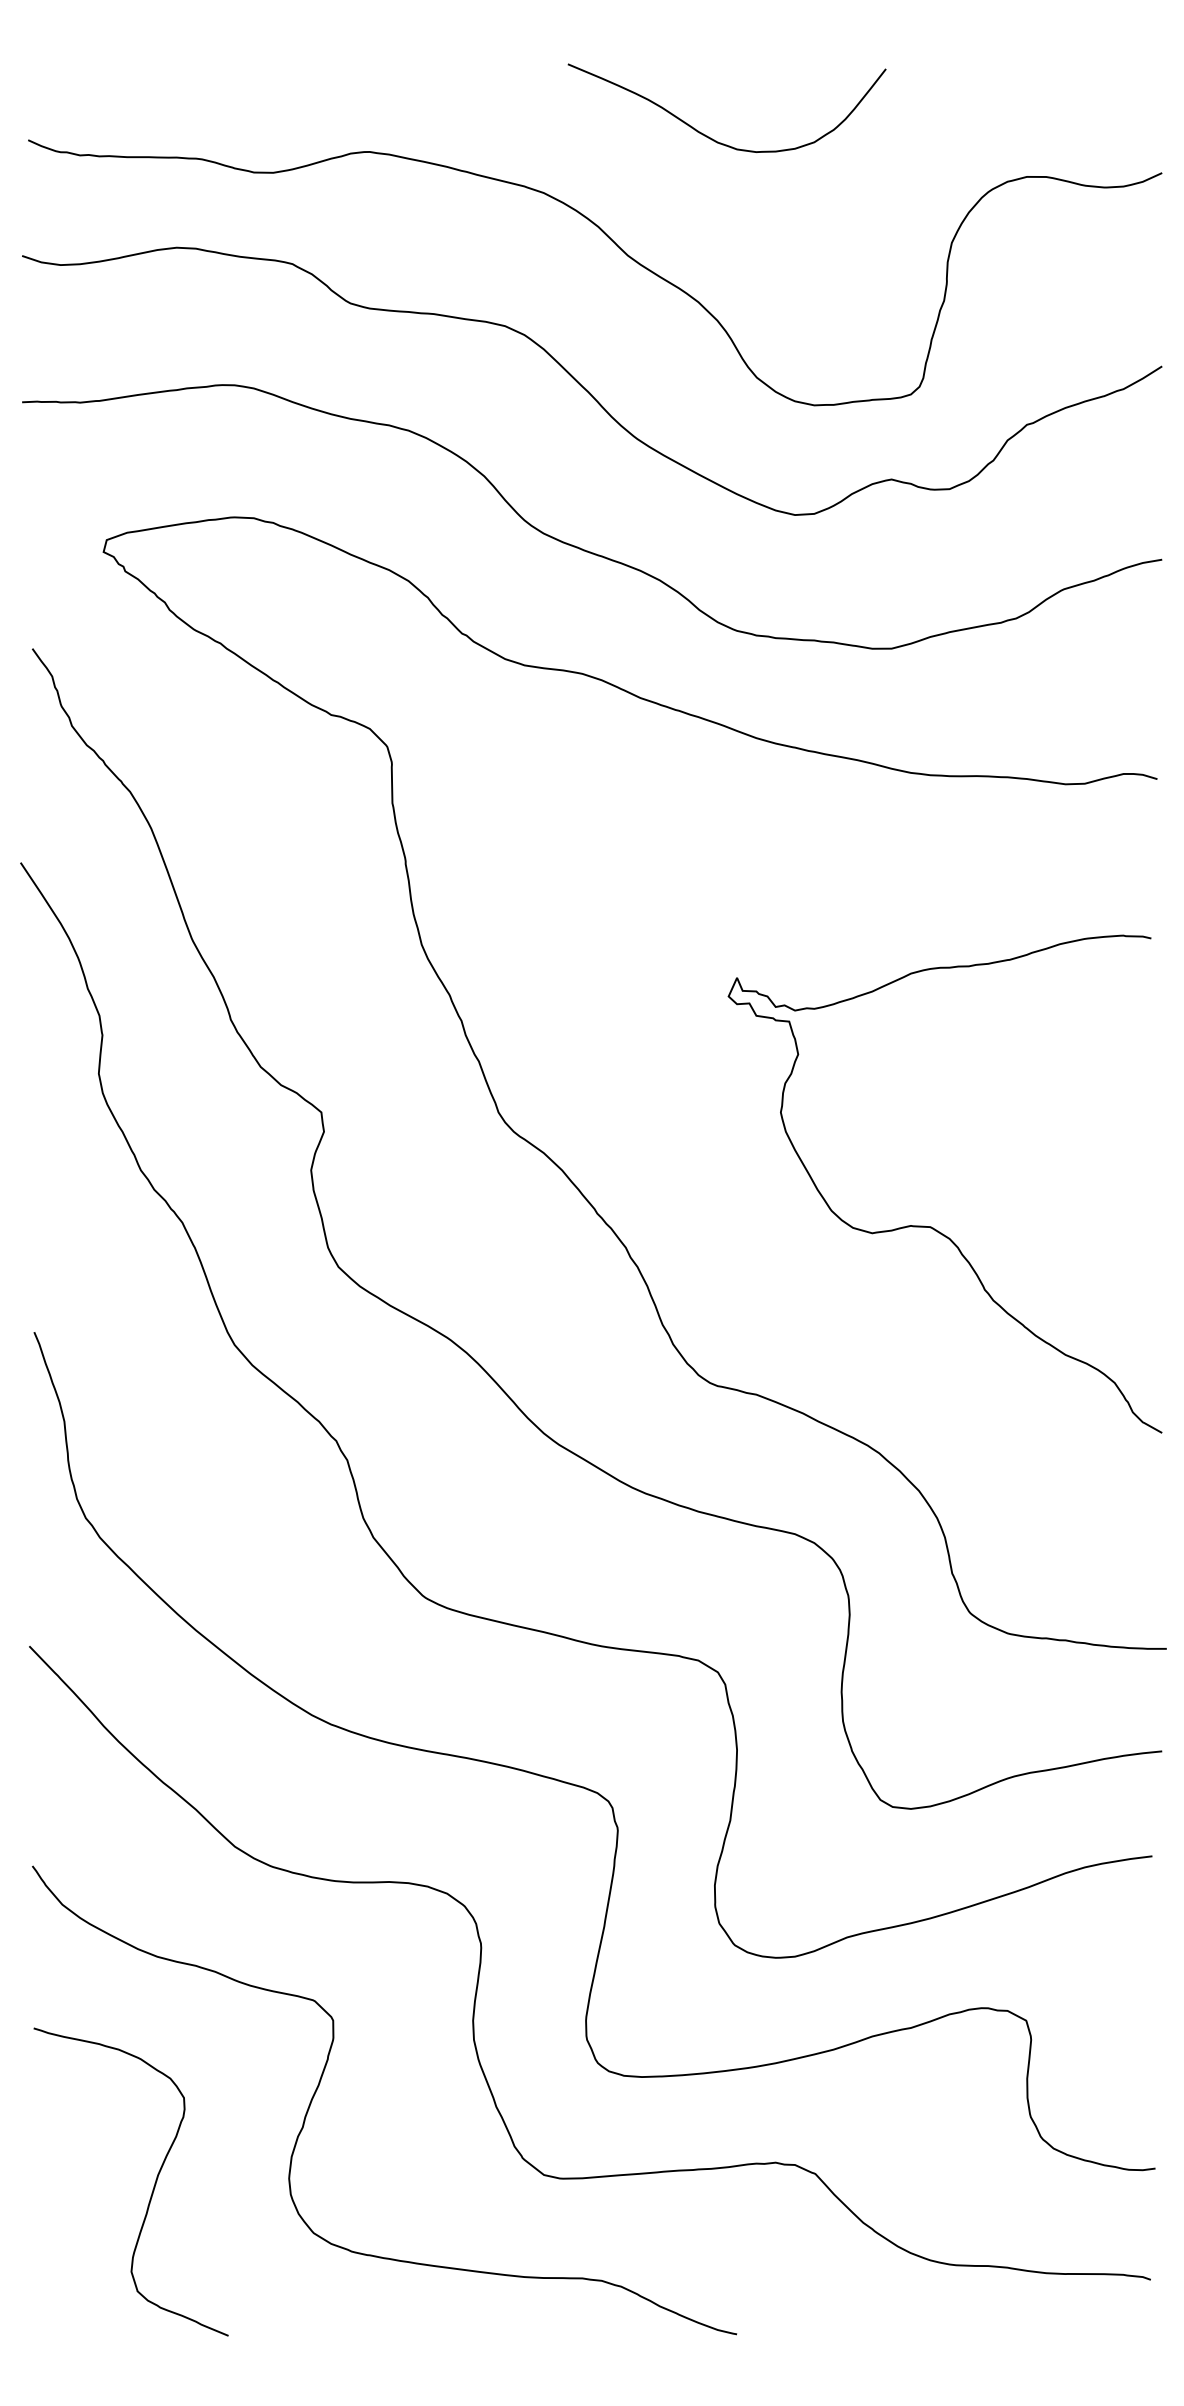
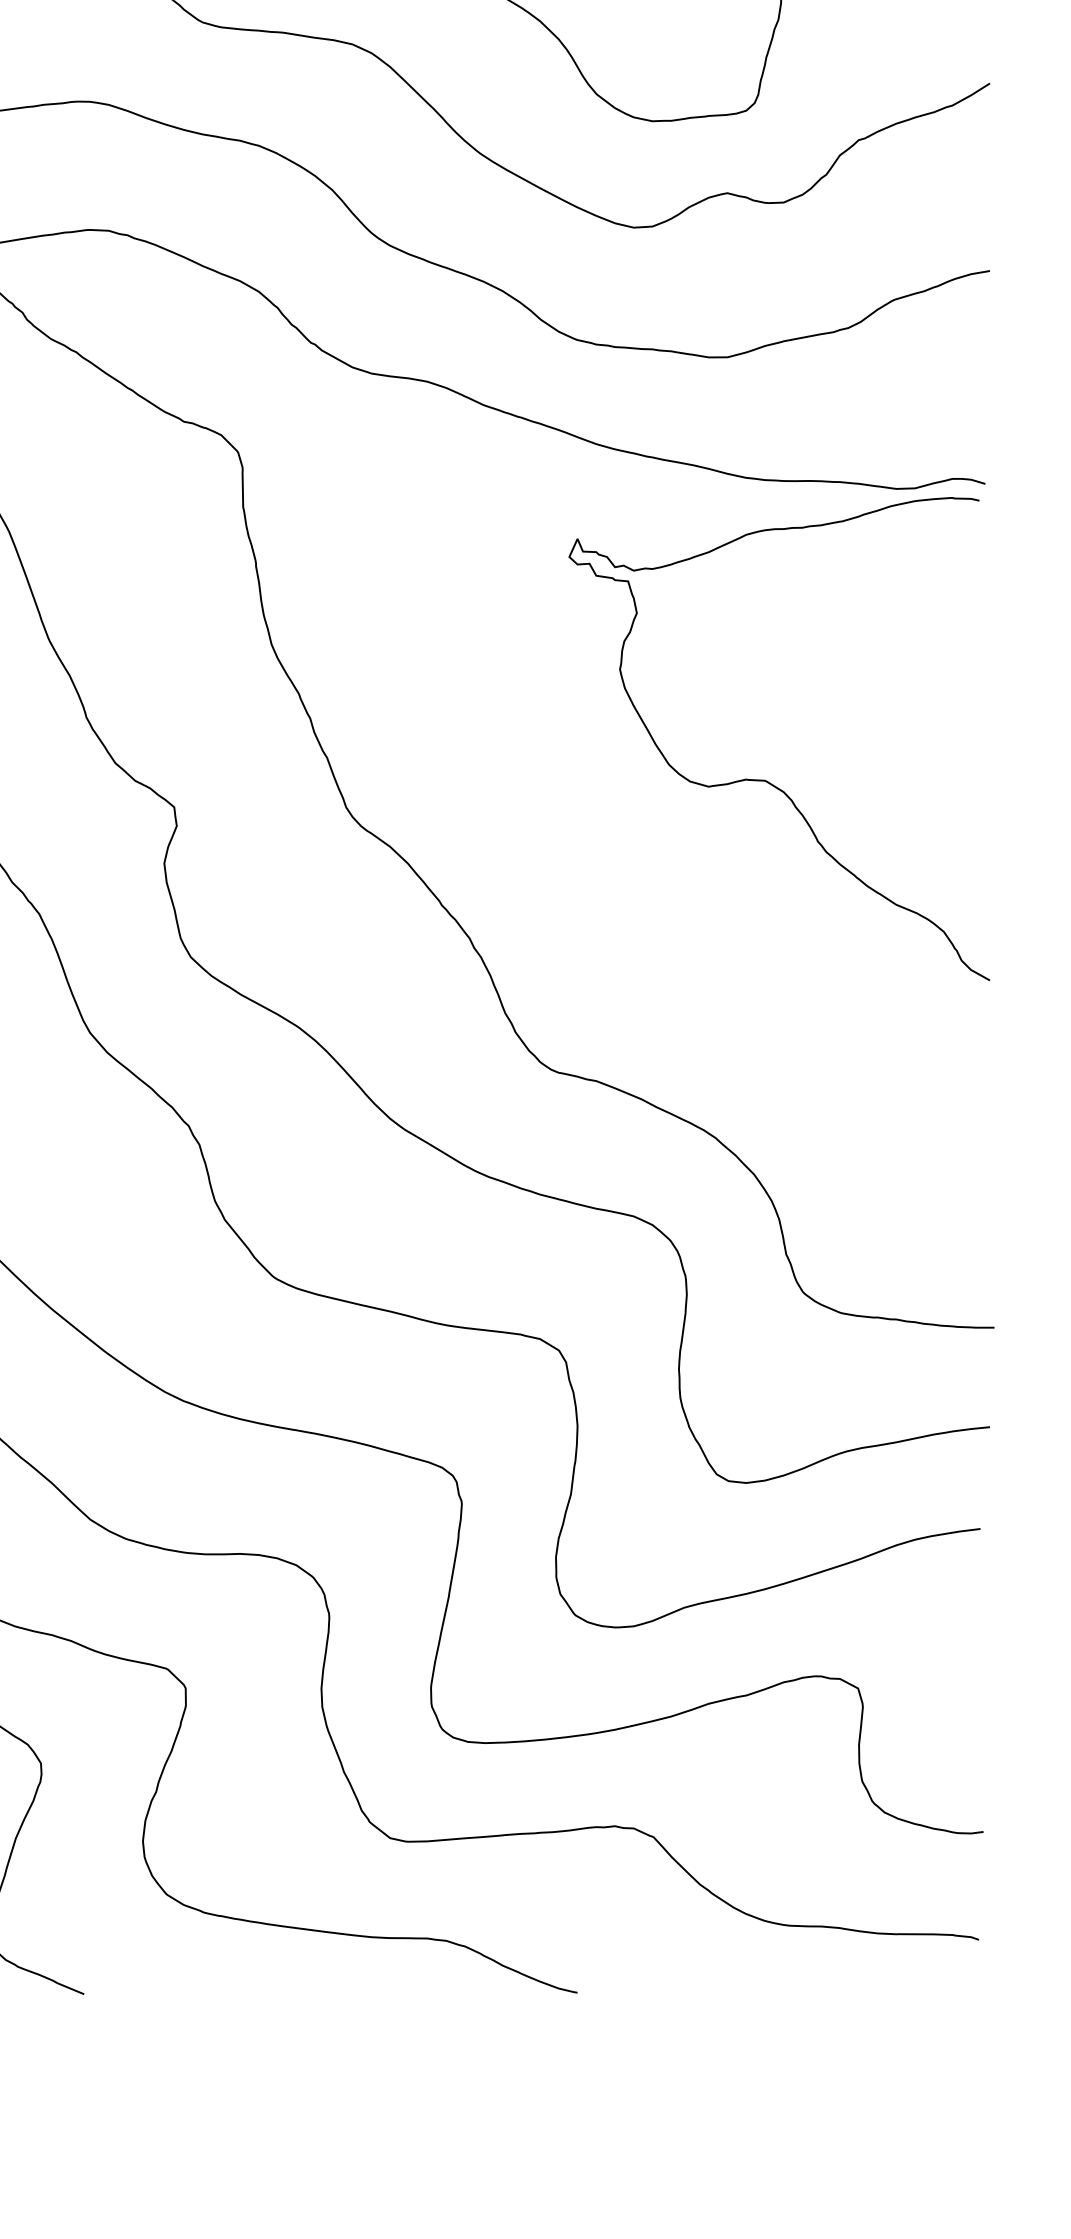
curve: (931, 1226) -> (766, 780), moved

